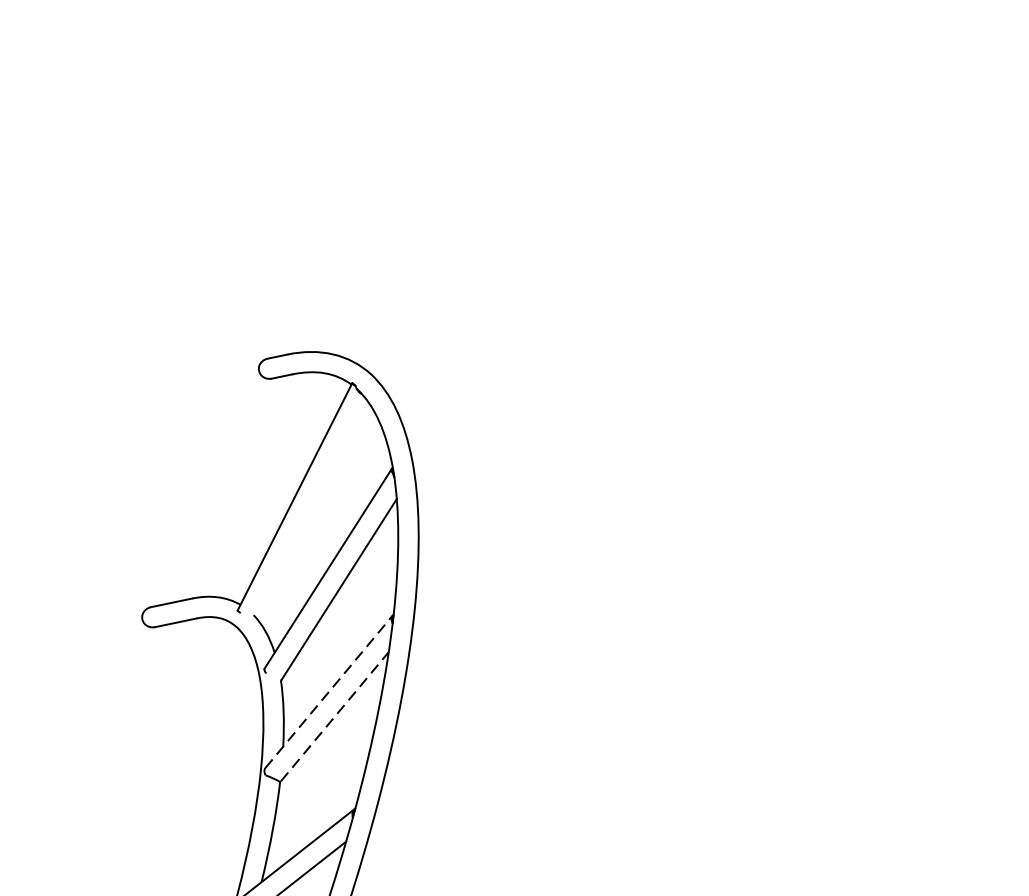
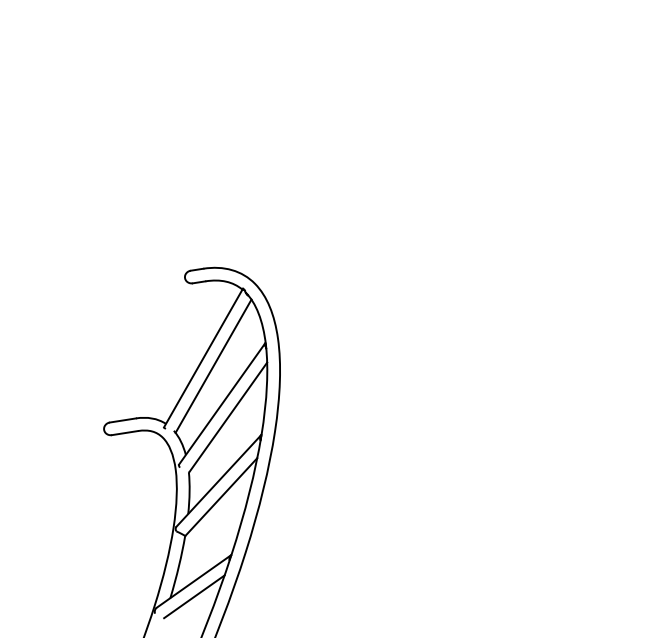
line: (311, 507) -> (213, 365), added
line: (328, 690) -> (218, 480), dashed -> solid
line: (334, 716) -> (221, 496), dashed -> solid

